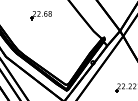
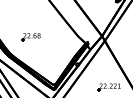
part: (40, 15) -> (30, 37), moved

